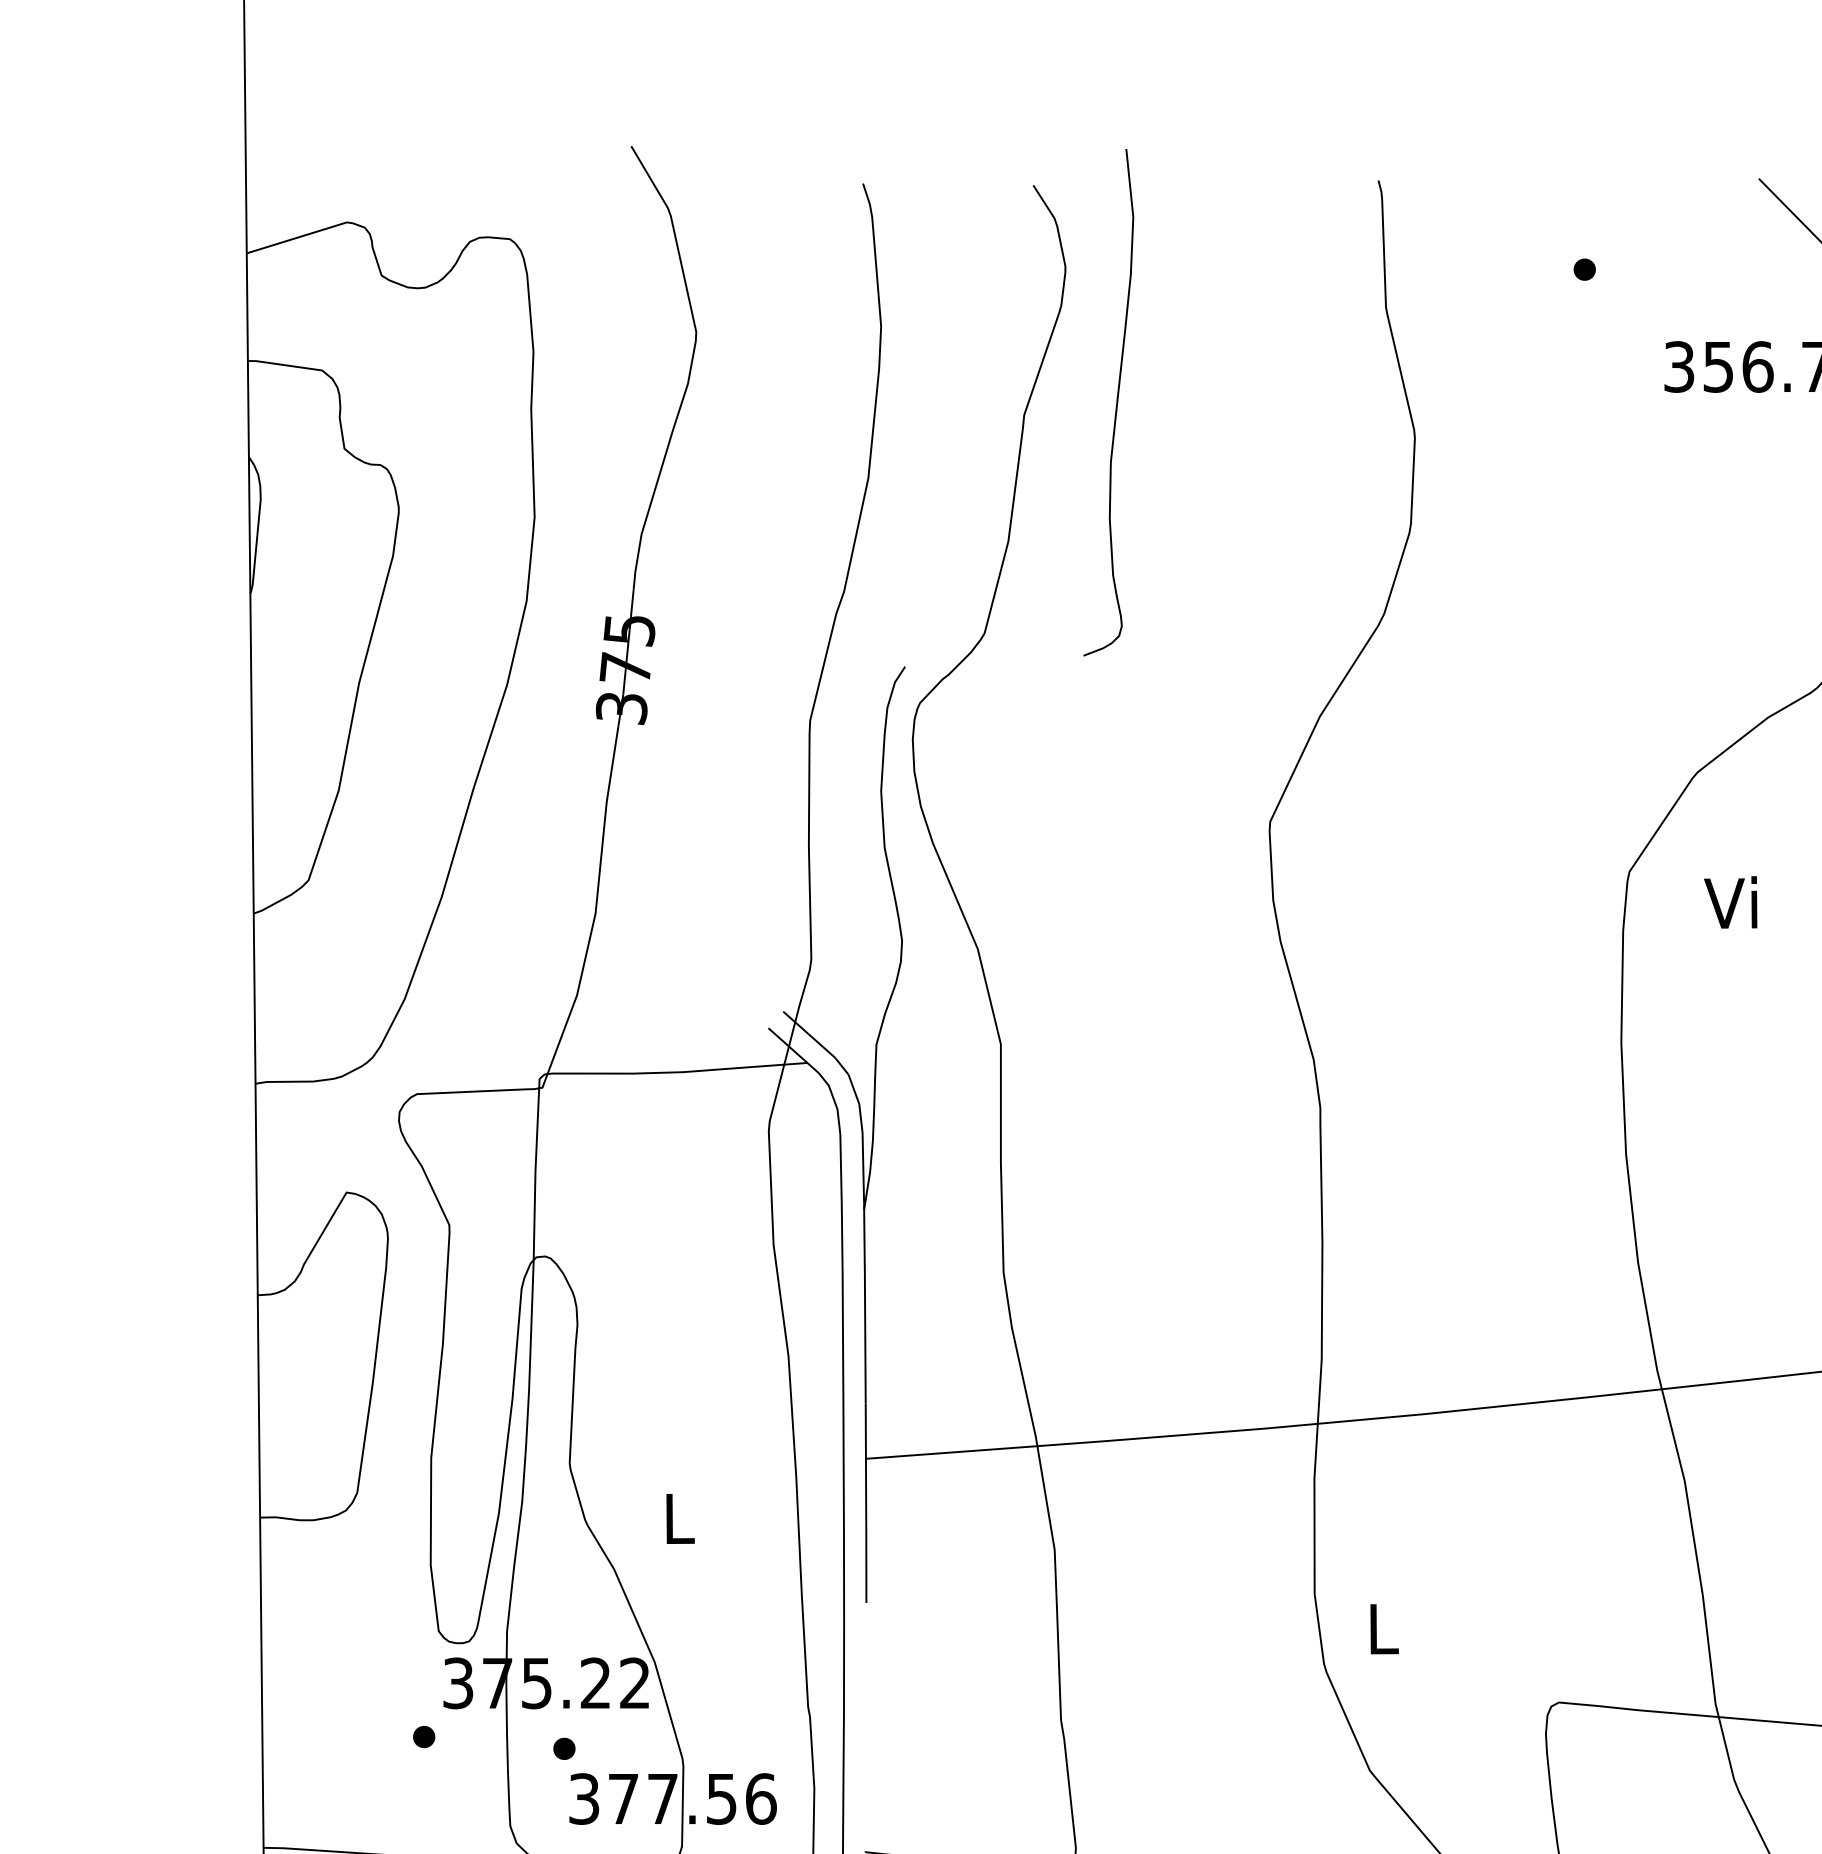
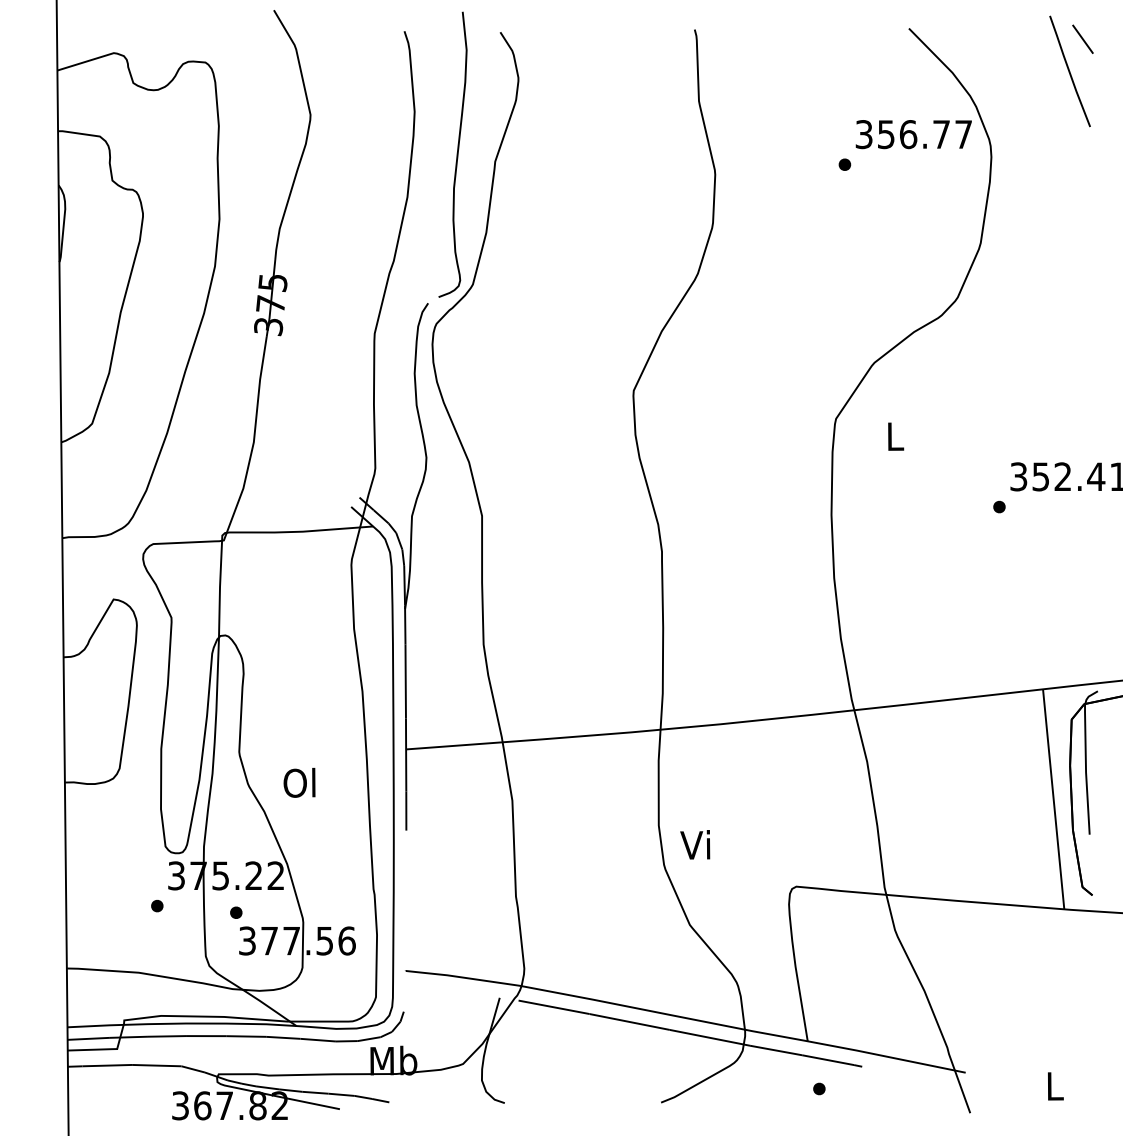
part: (1584, 269) -> (844, 164), moved
curve: (1115, 402) -> (456, 154), moved
text: (1729, 901) -> (892, 435), Vi -> L
text: (676, 1517) -> (299, 782), L -> Ol
text: (1379, 1627) -> (695, 844), L -> Vi

